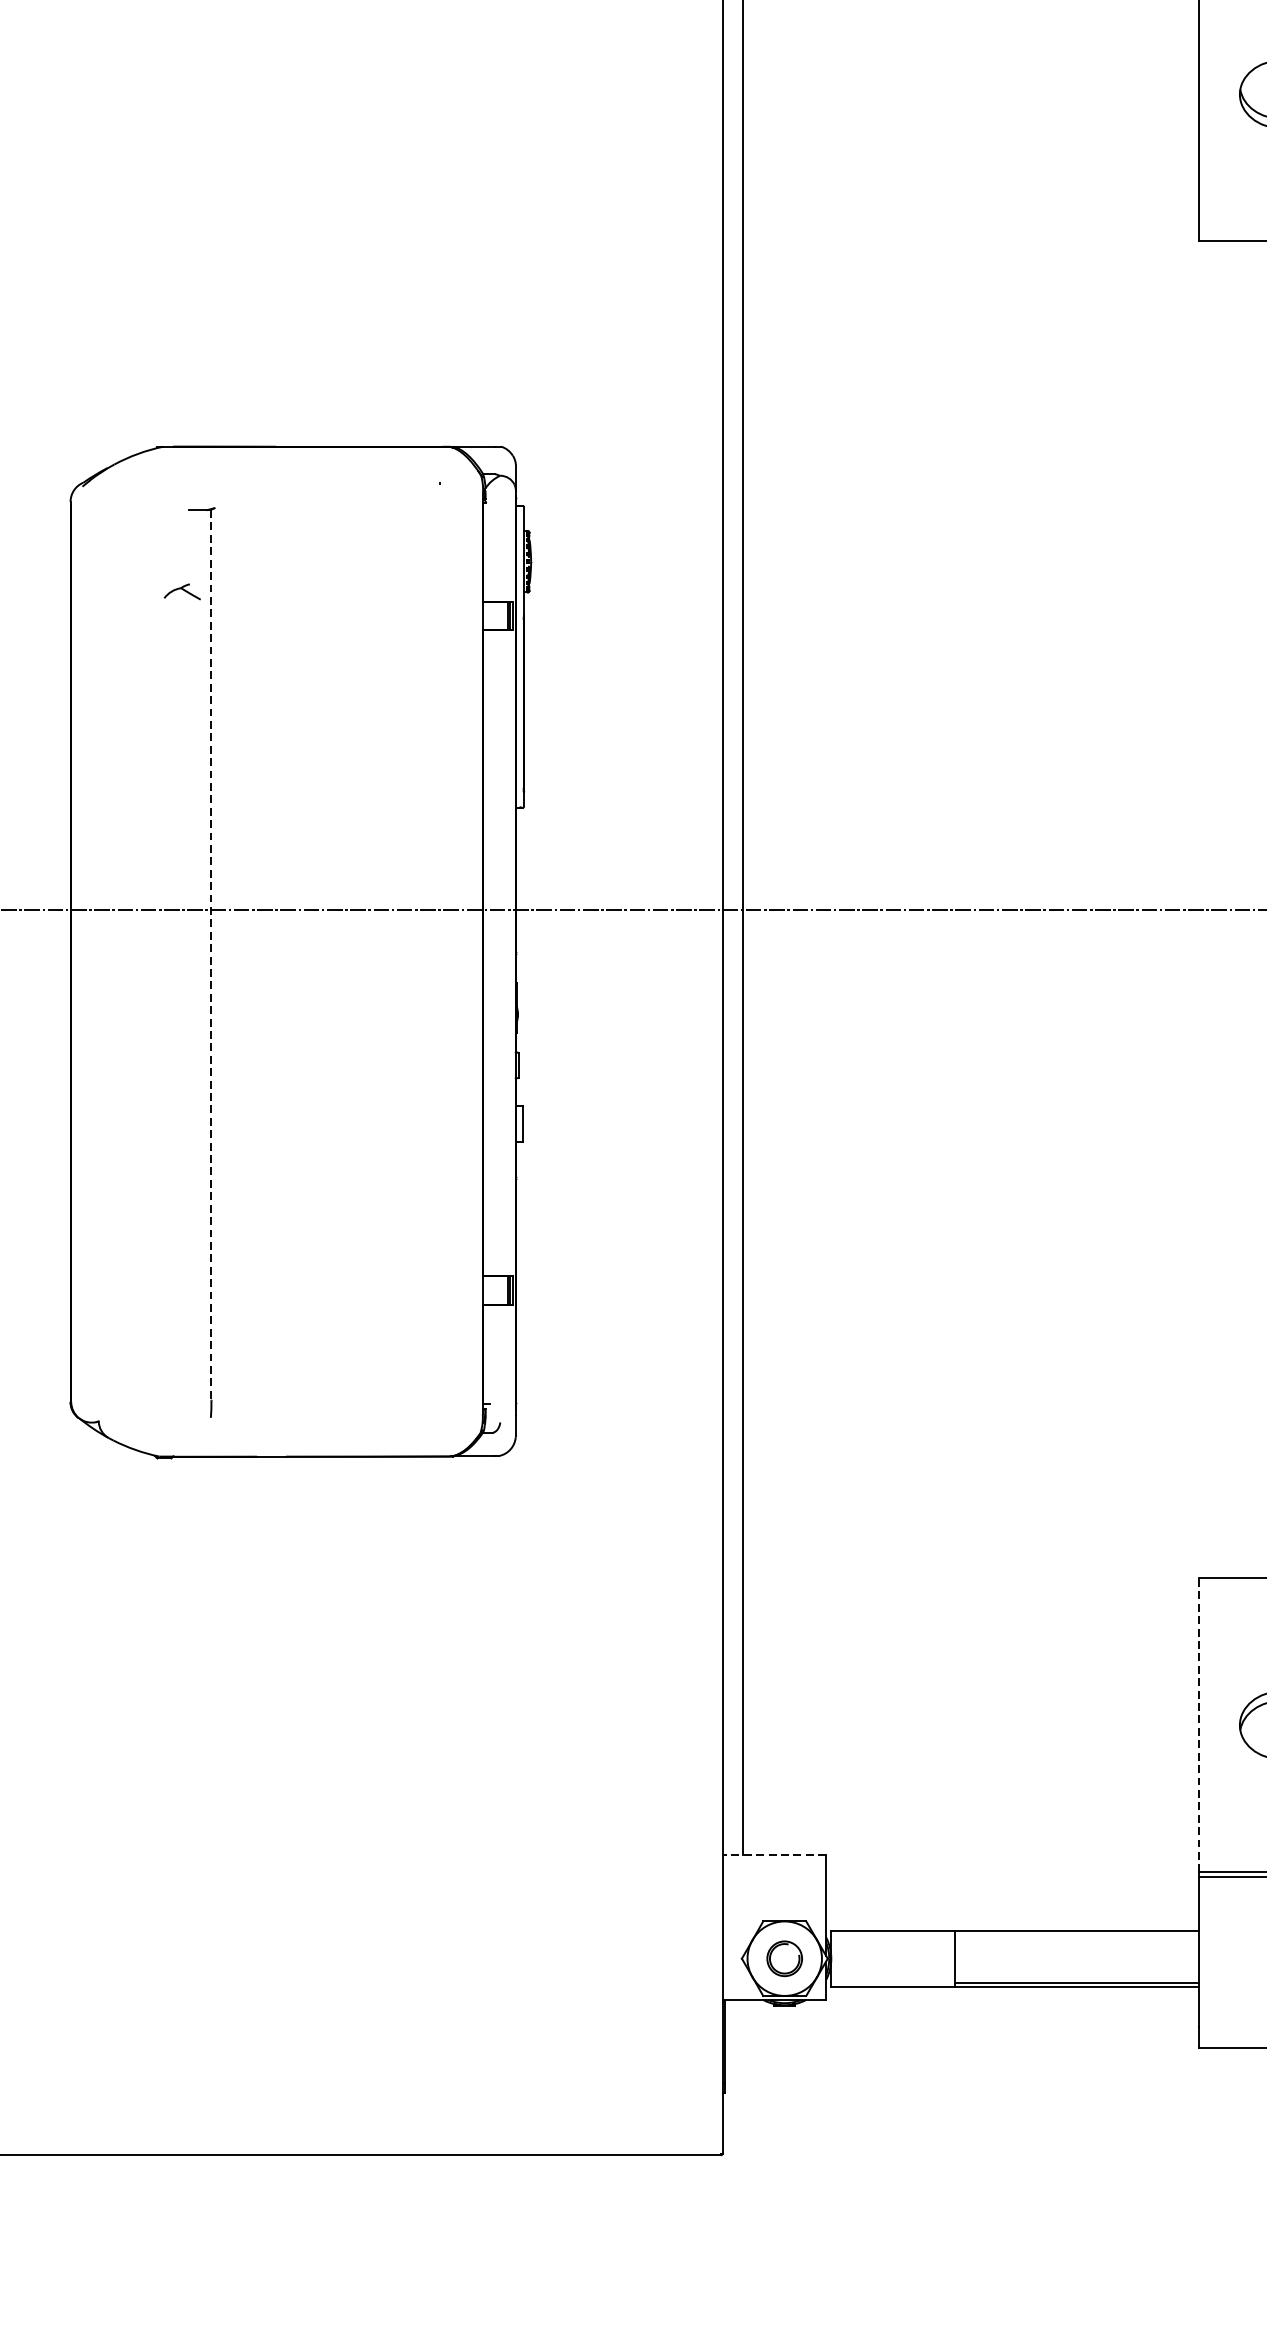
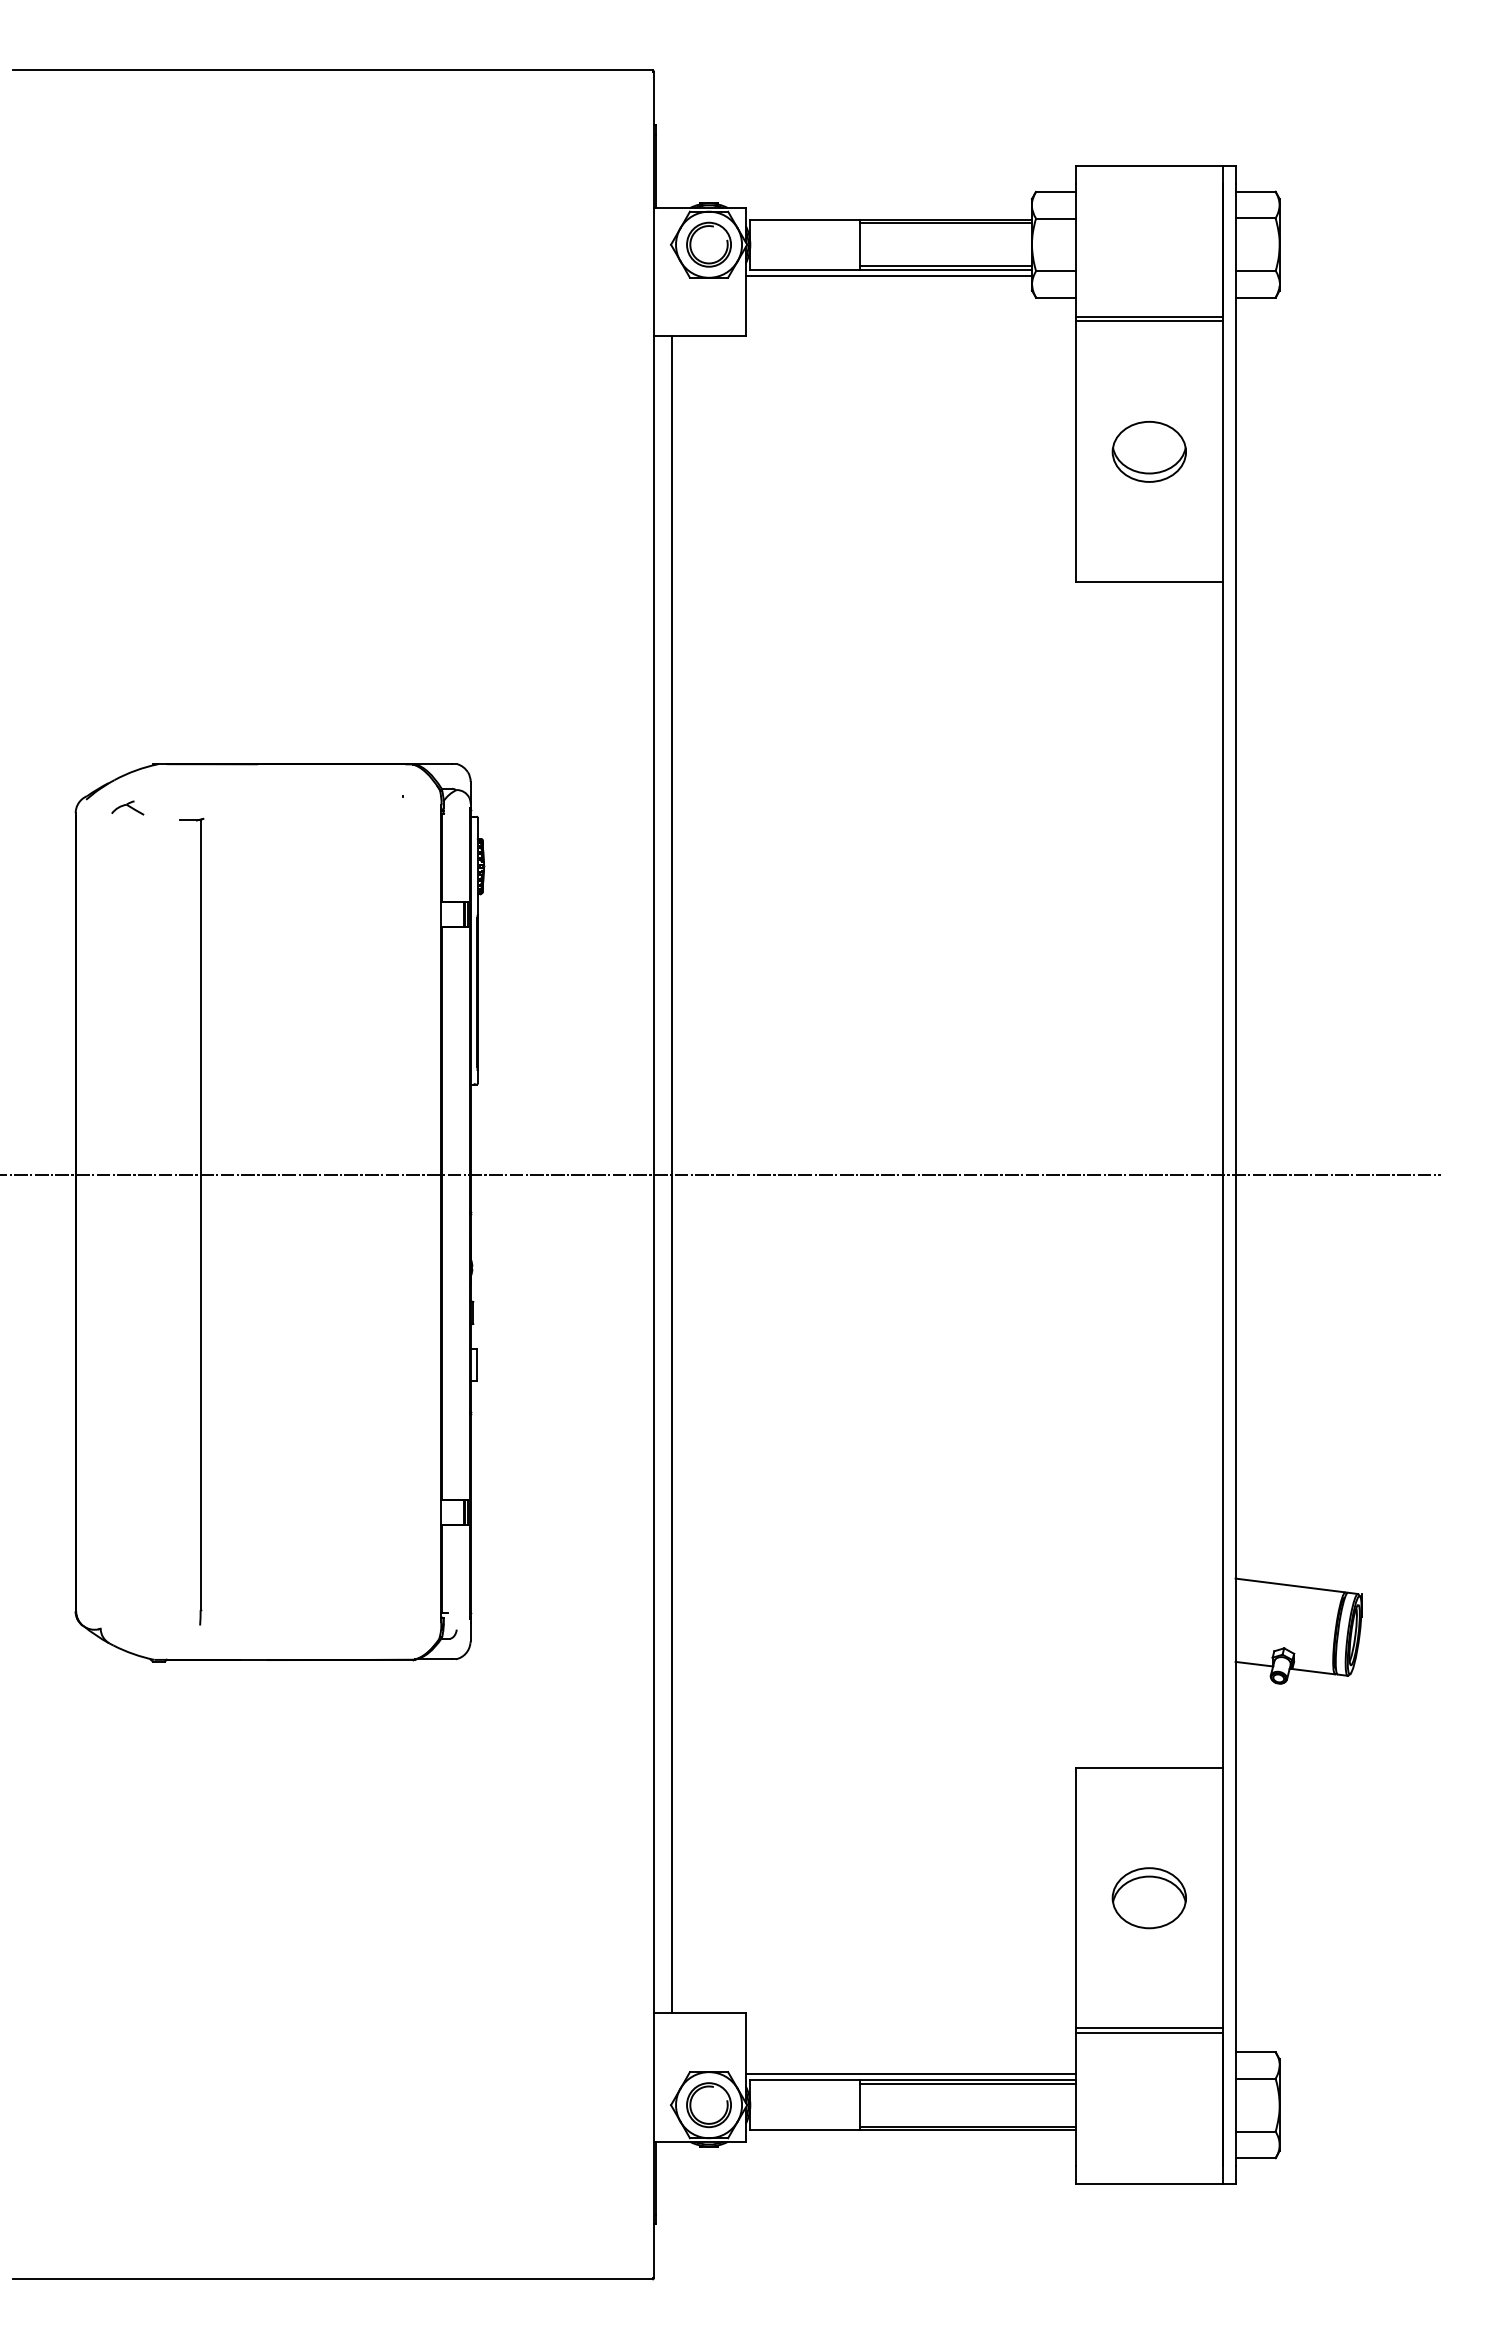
part: (182, 591) -> (127, 807), moved
line: (211, 955) -> (200, 1215), dashed -> solid
line: (1197, 1724) -> (1075, 1897), dashed -> solid
line: (773, 1855) -> (699, 2013), dashed -> solid
line: (1011, 1922) -> (910, 2073), added
line: (1076, 1934) -> (967, 2083), added
part: (784, 1959) -> (708, 2105), size x1.43

